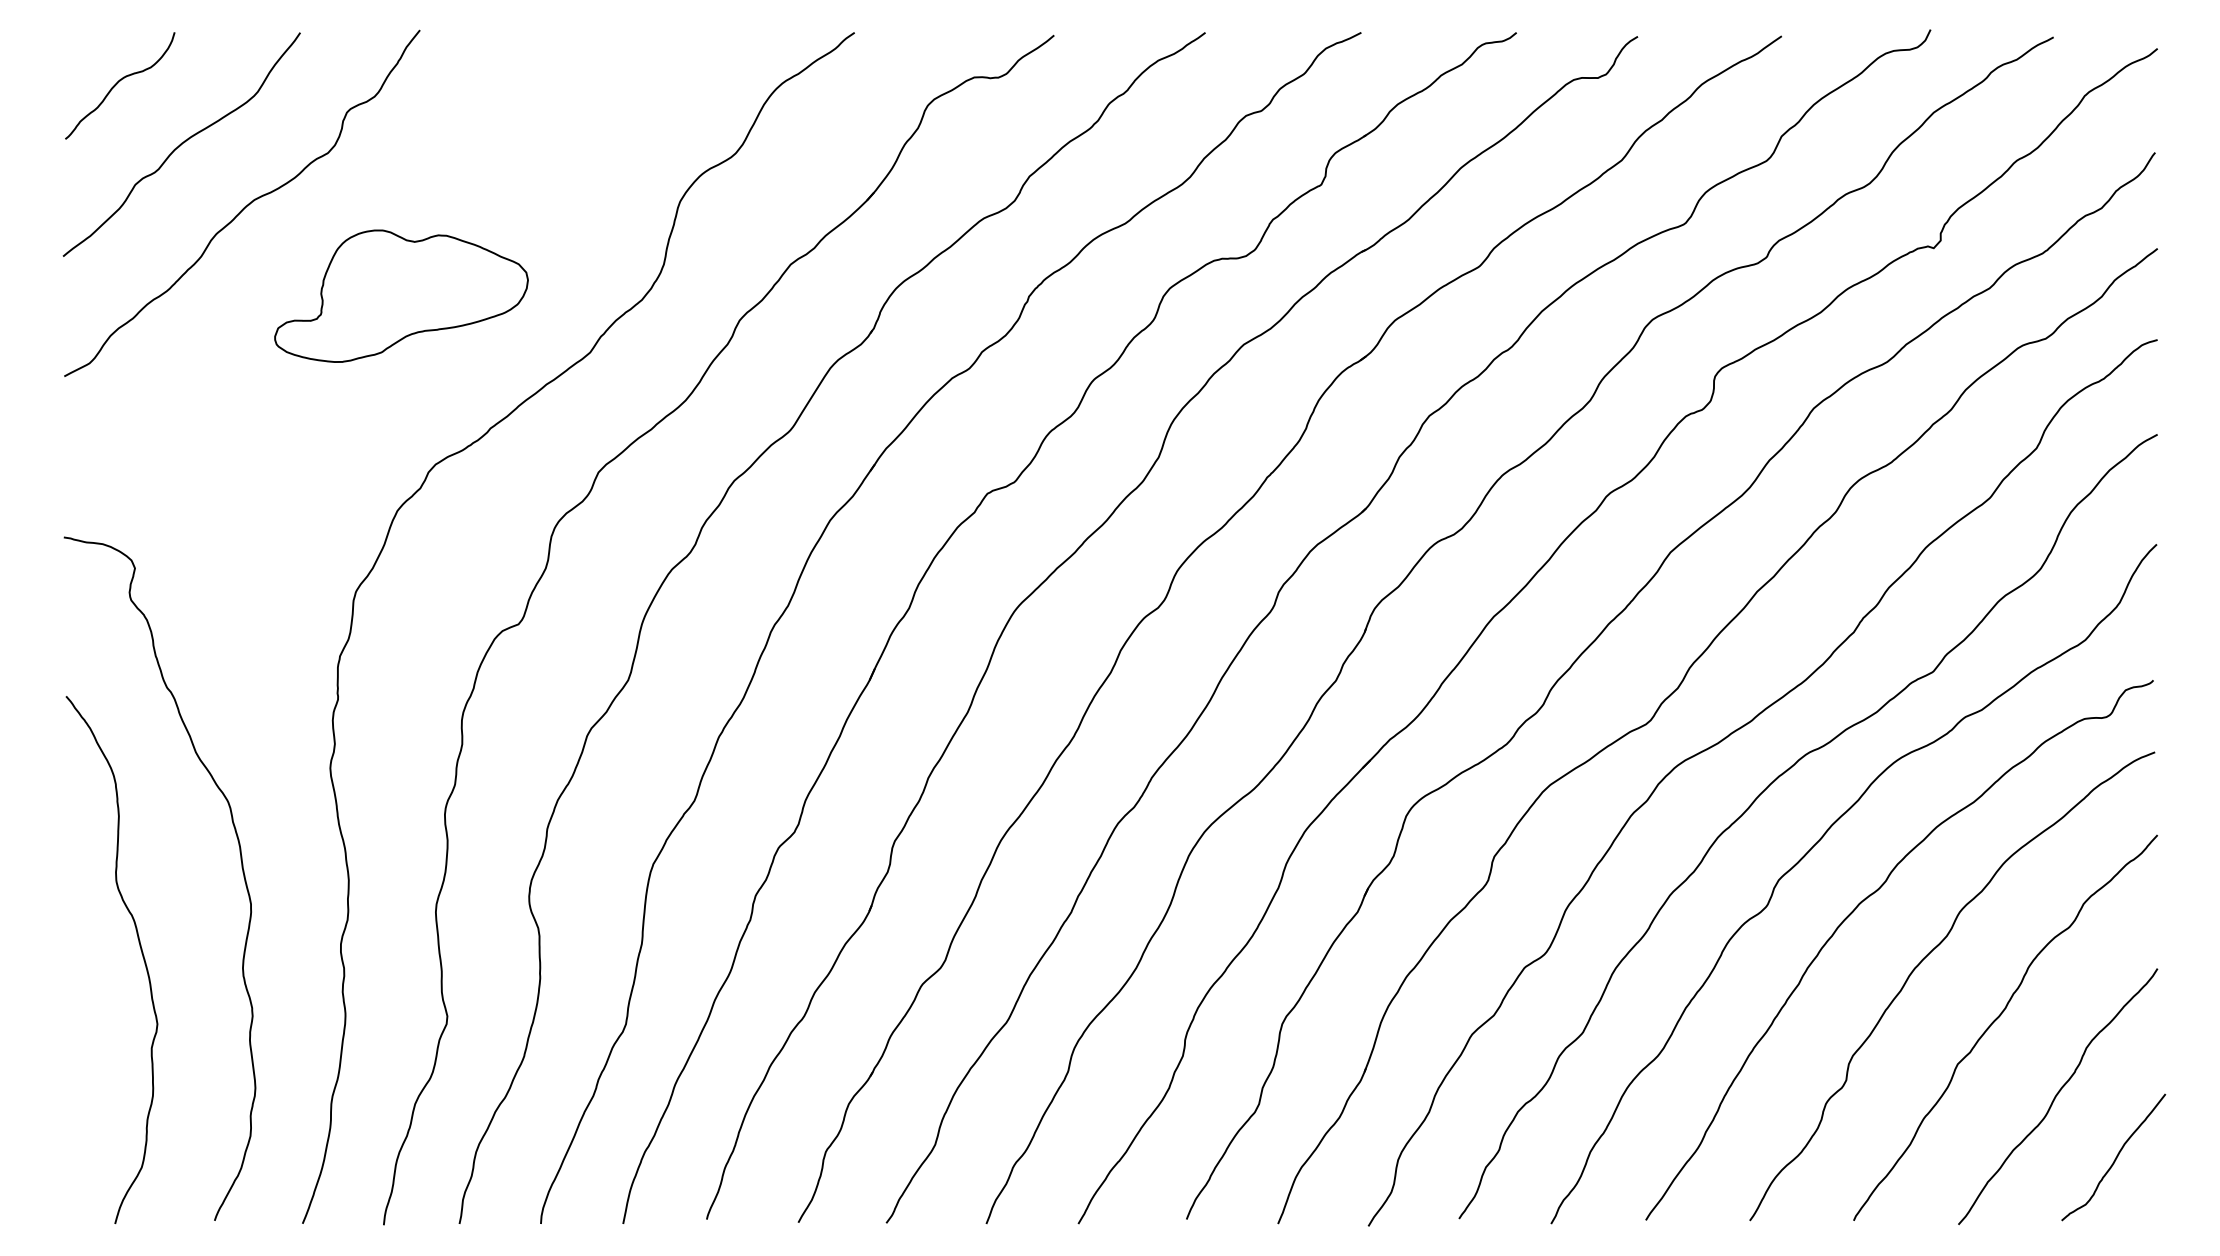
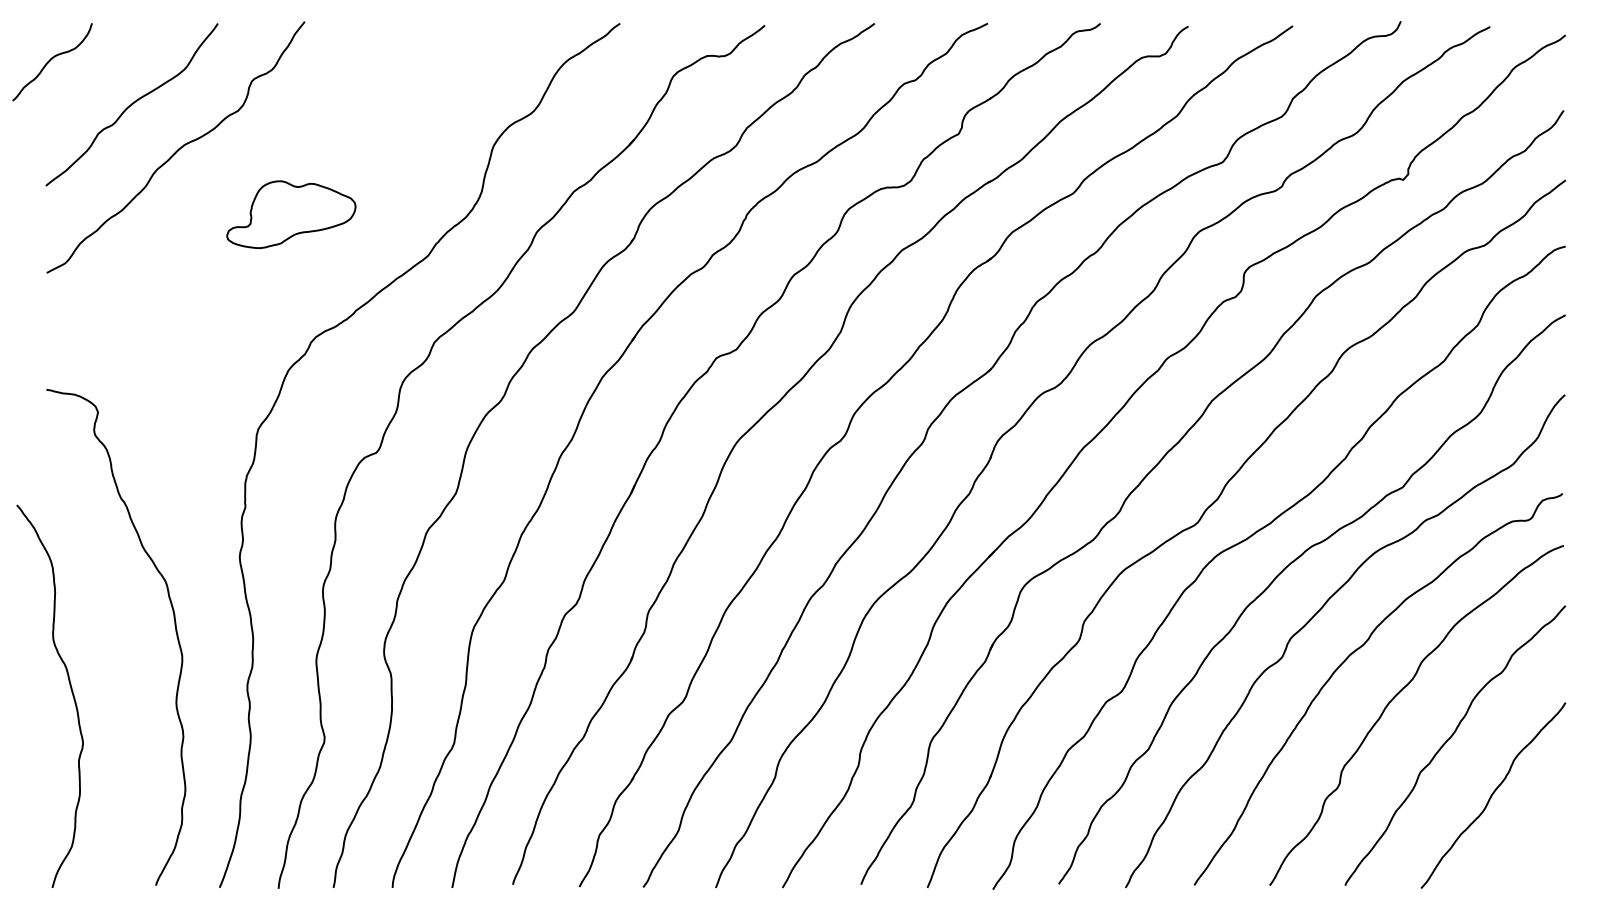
curve: (118, 83) -> (51, 60), moved
part: (401, 295) -> (291, 214), size x0.7
curve: (140, 950) -> (70, 689), moved
curve: (2115, 1157) -> (1535, 839), removed

